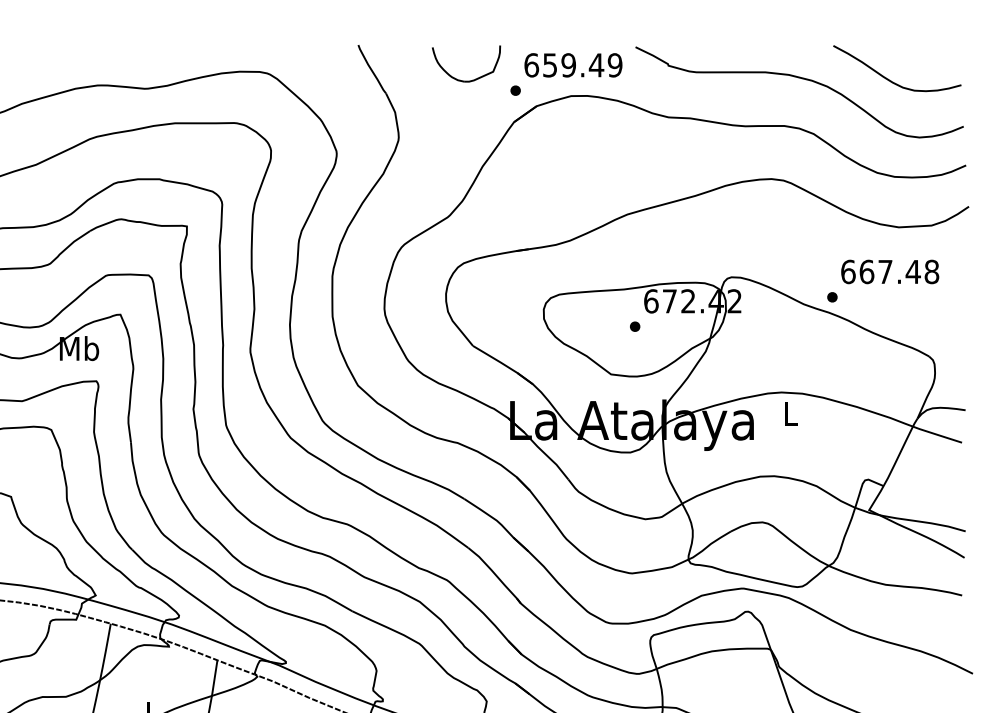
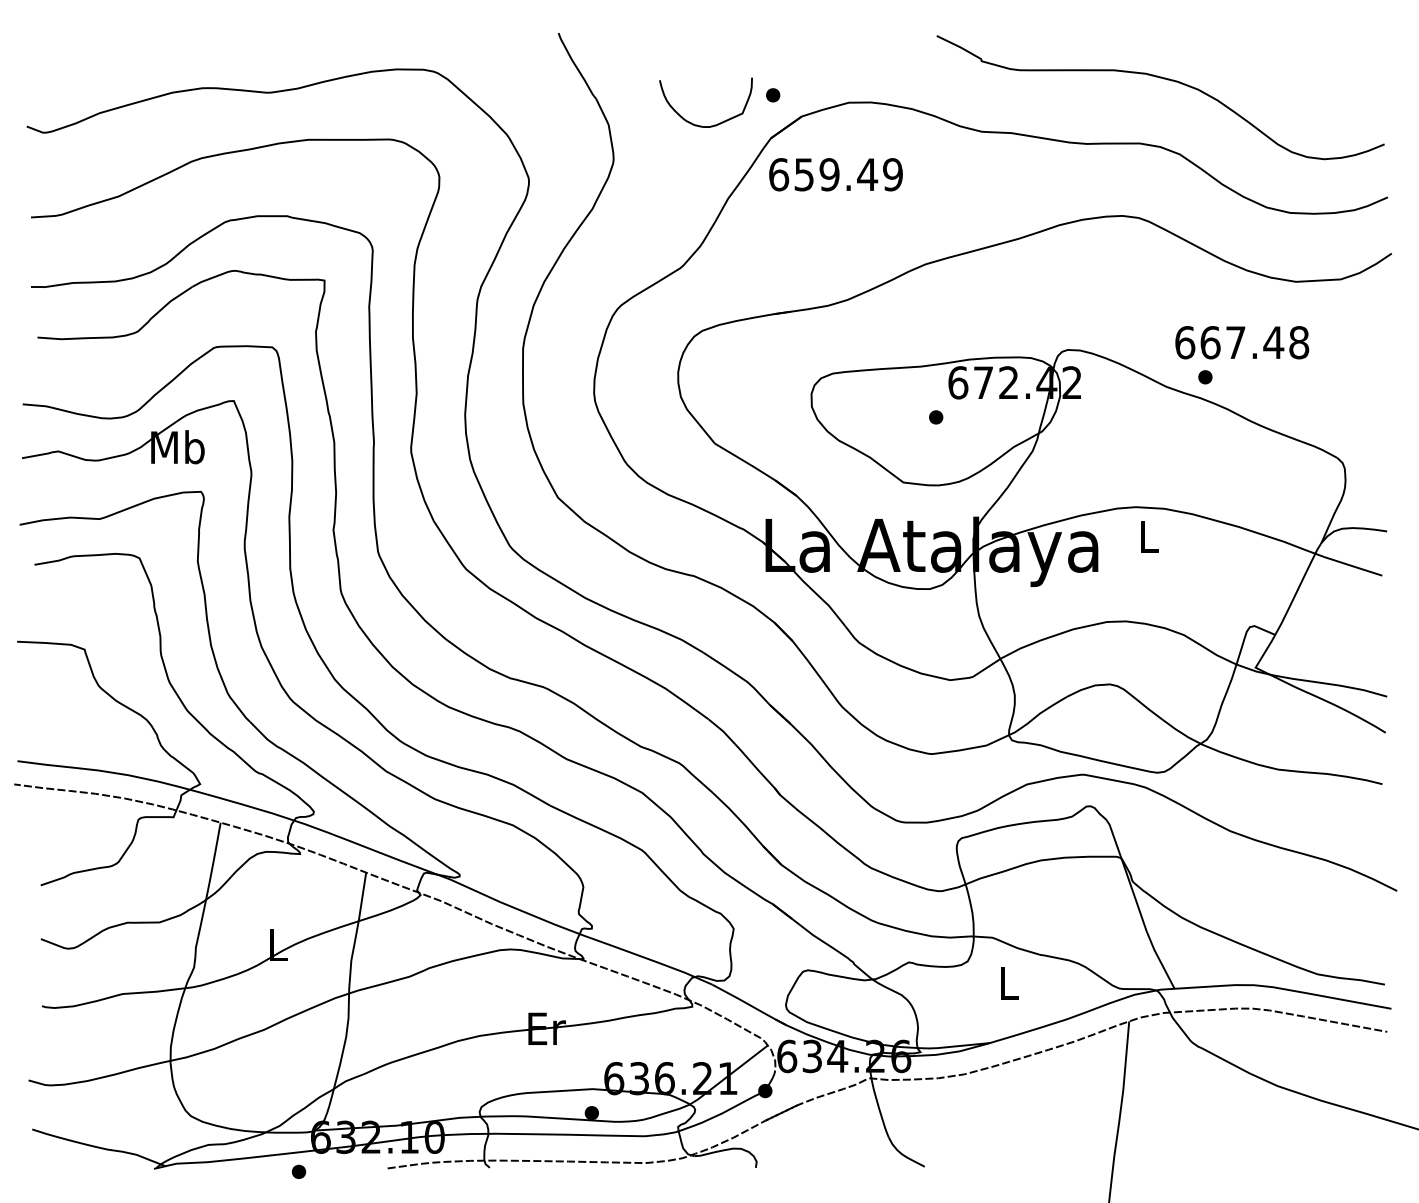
text: (573, 65) -> (835, 174), moved
curve: (888, 79) -> (1282, 79), removed
part: (463, 80) -> (701, 125), moved
text: (890, 271) -> (1242, 342), moved

